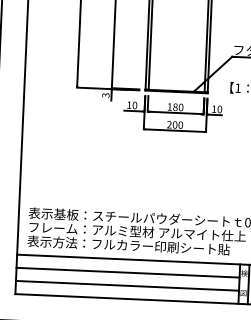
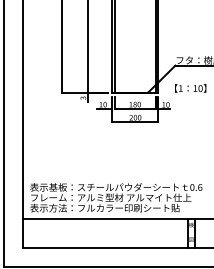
line: (126, 272) -> (104, 228), removed
line: (126, 286) -> (104, 238), removed

